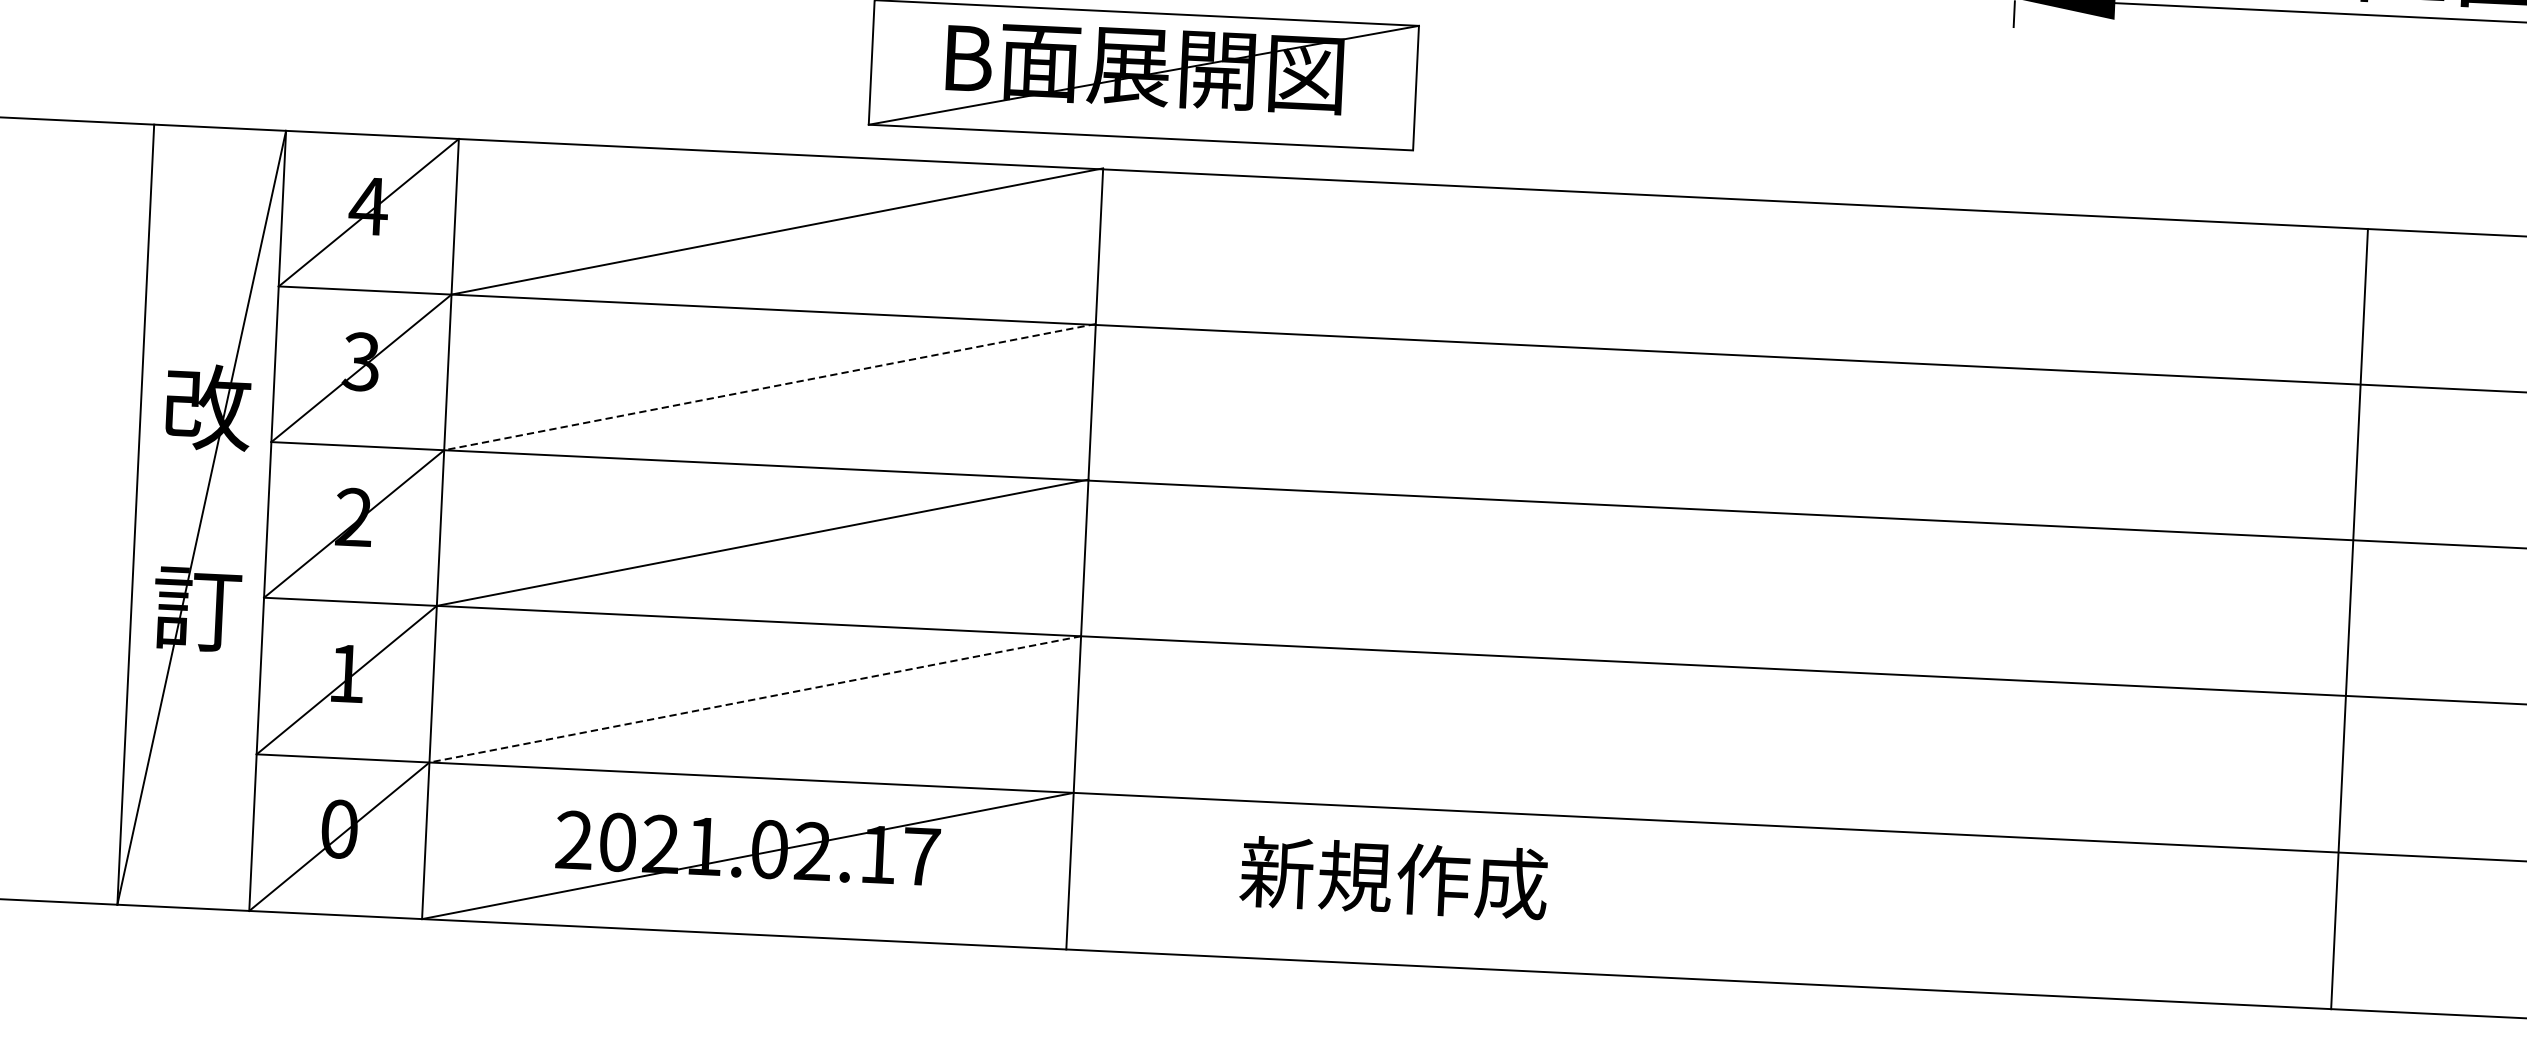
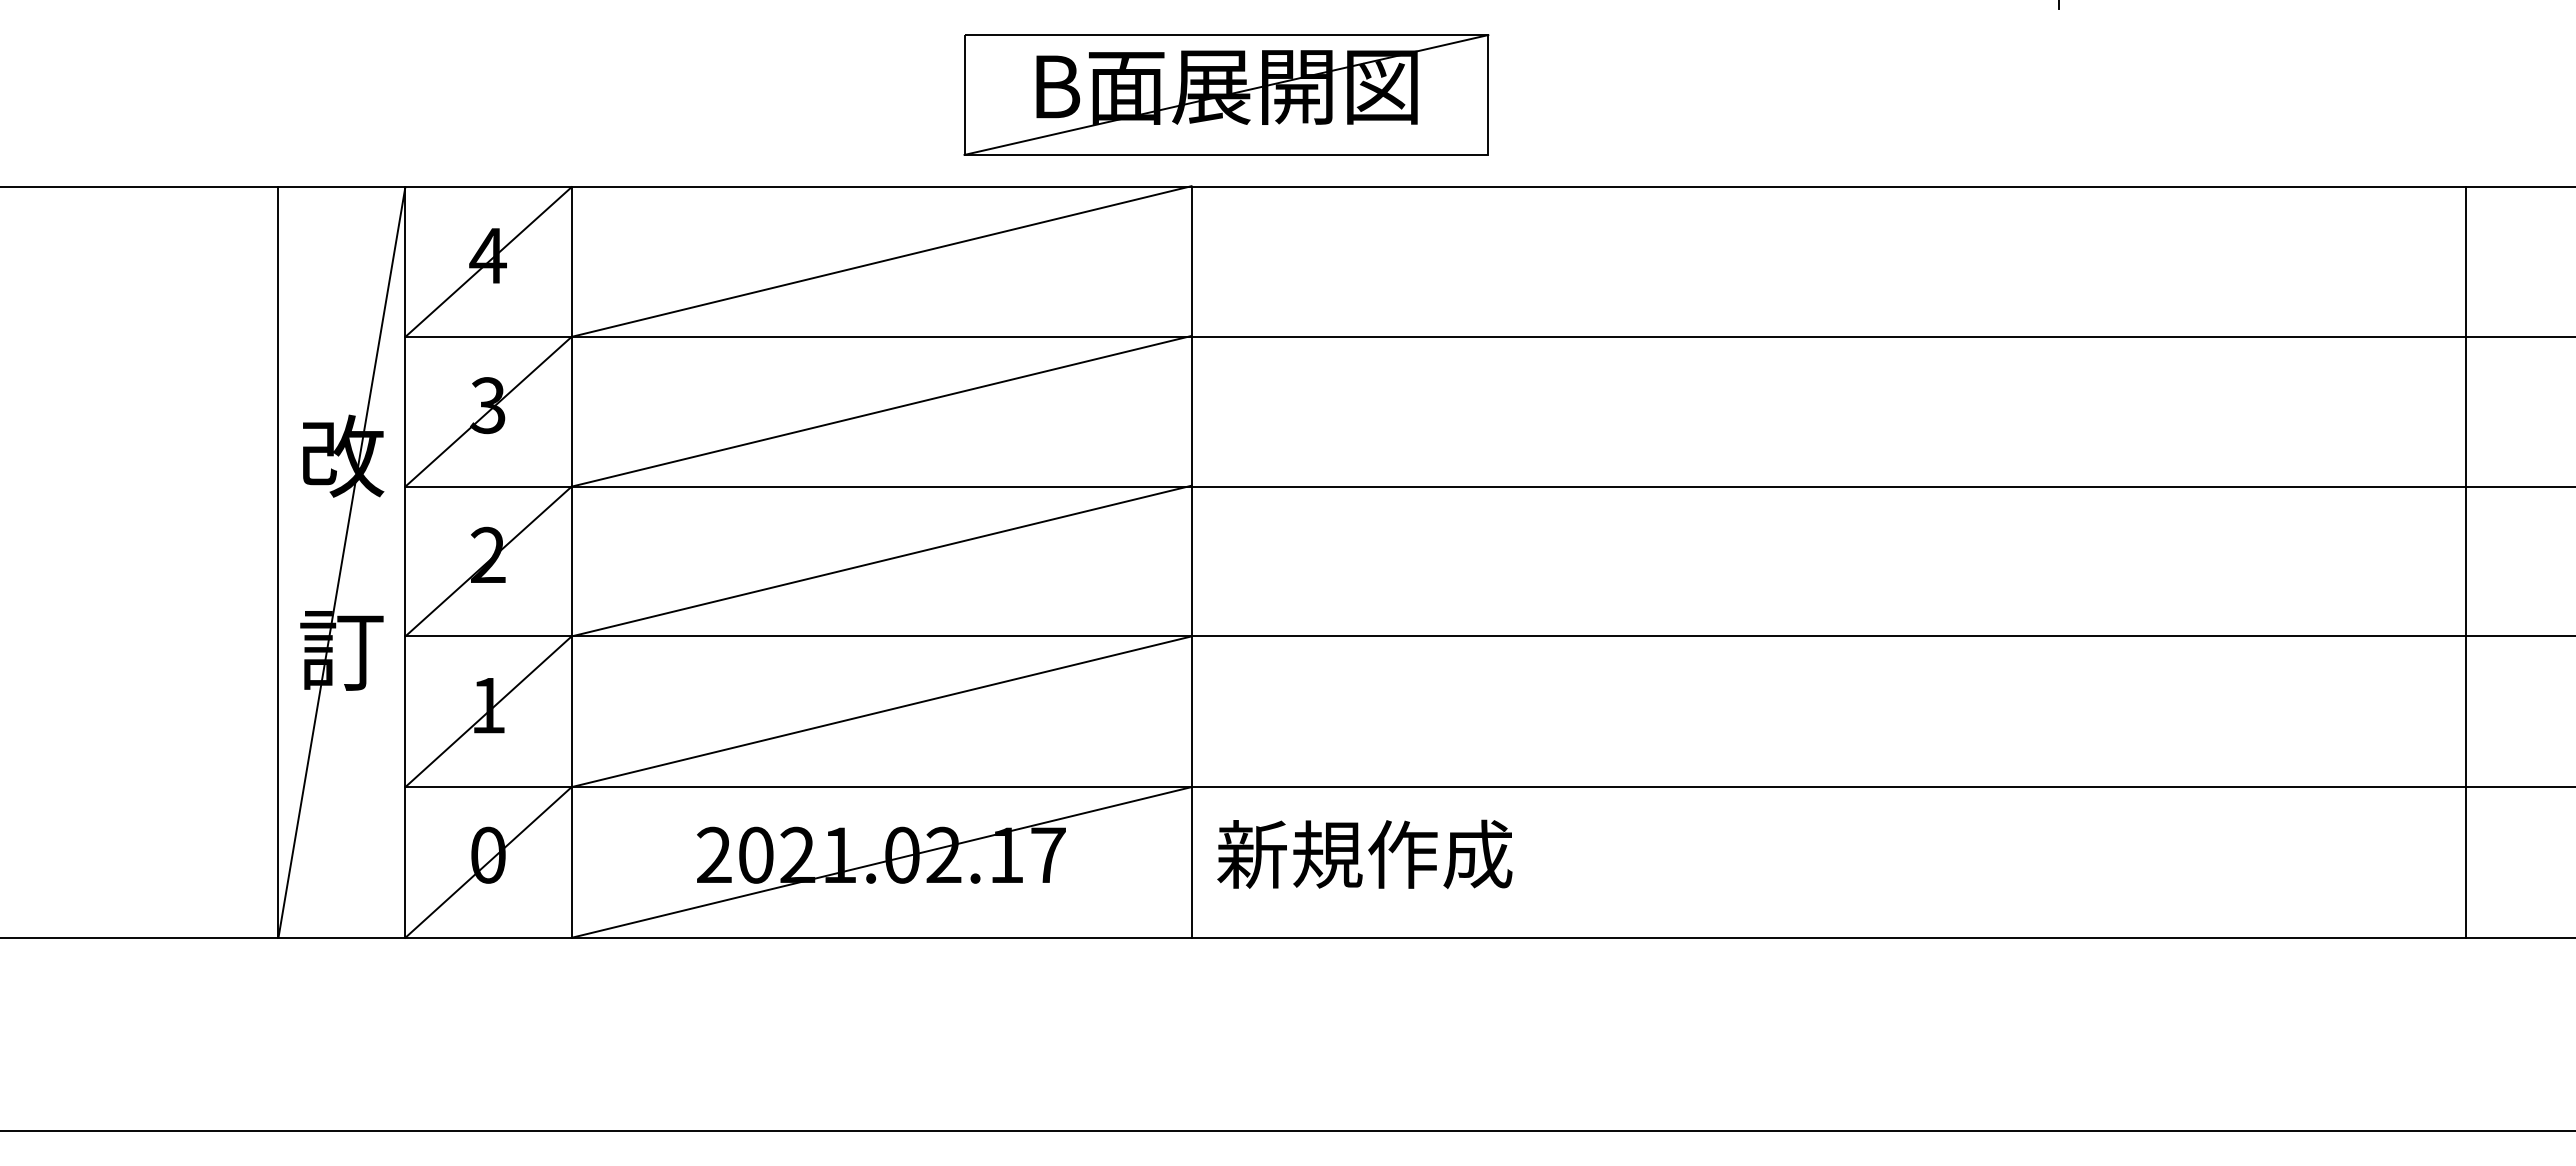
line: (769, 387) -> (881, 411), dashed -> solid
line: (2349, 619) -> (2465, 562), moved
line: (755, 699) -> (881, 711), dashed -> solid
text: (1393, 878) -> (1364, 854), moved

